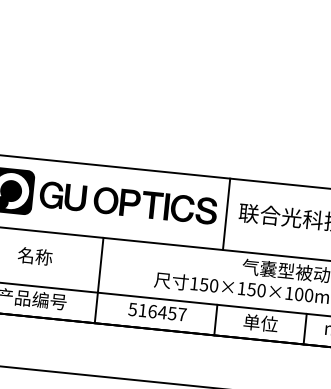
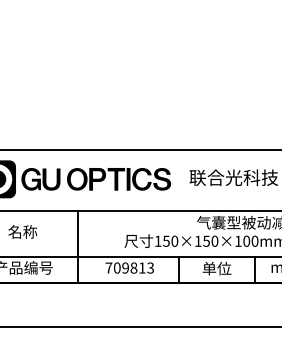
line: (226, 214) -> (179, 180), removed
text: (157, 311) -> (129, 267), 516457 -> 709813

